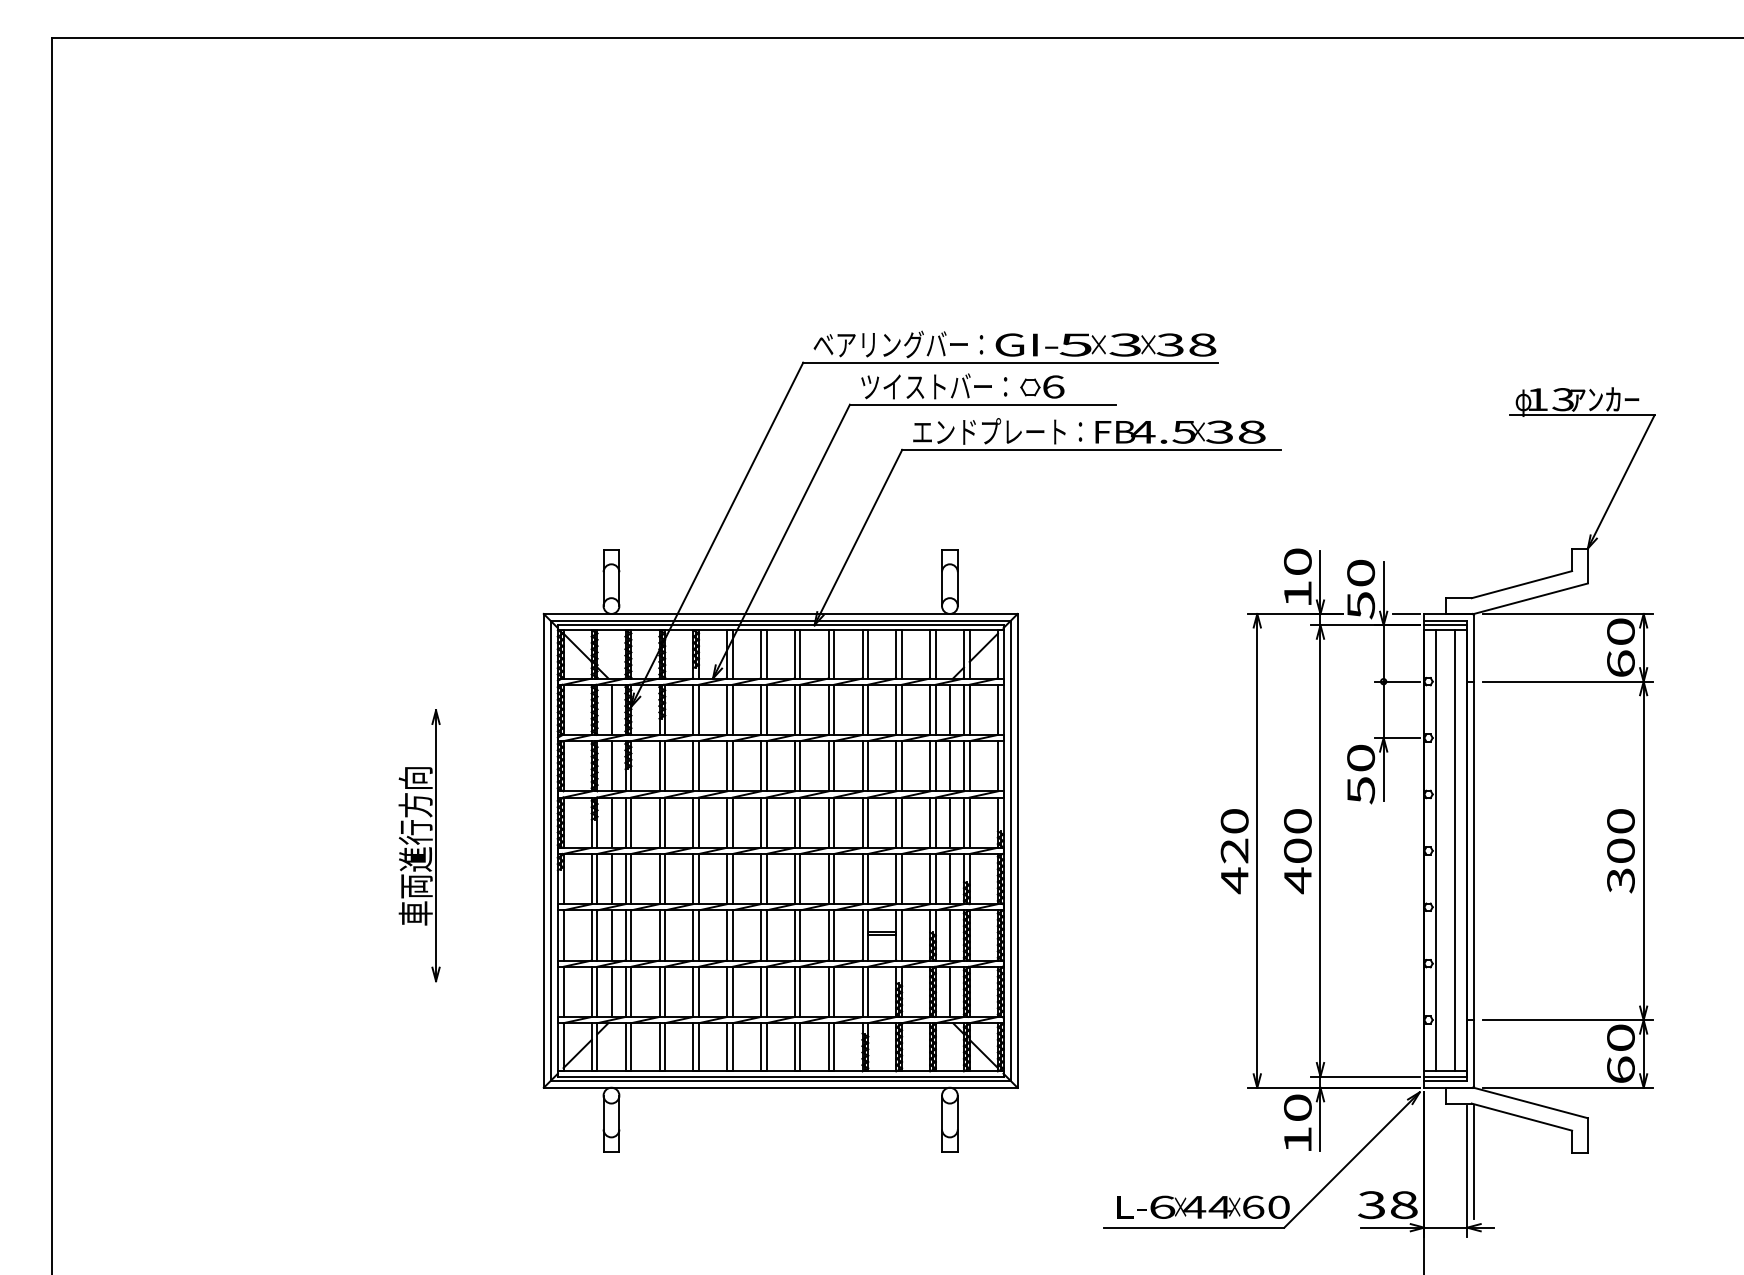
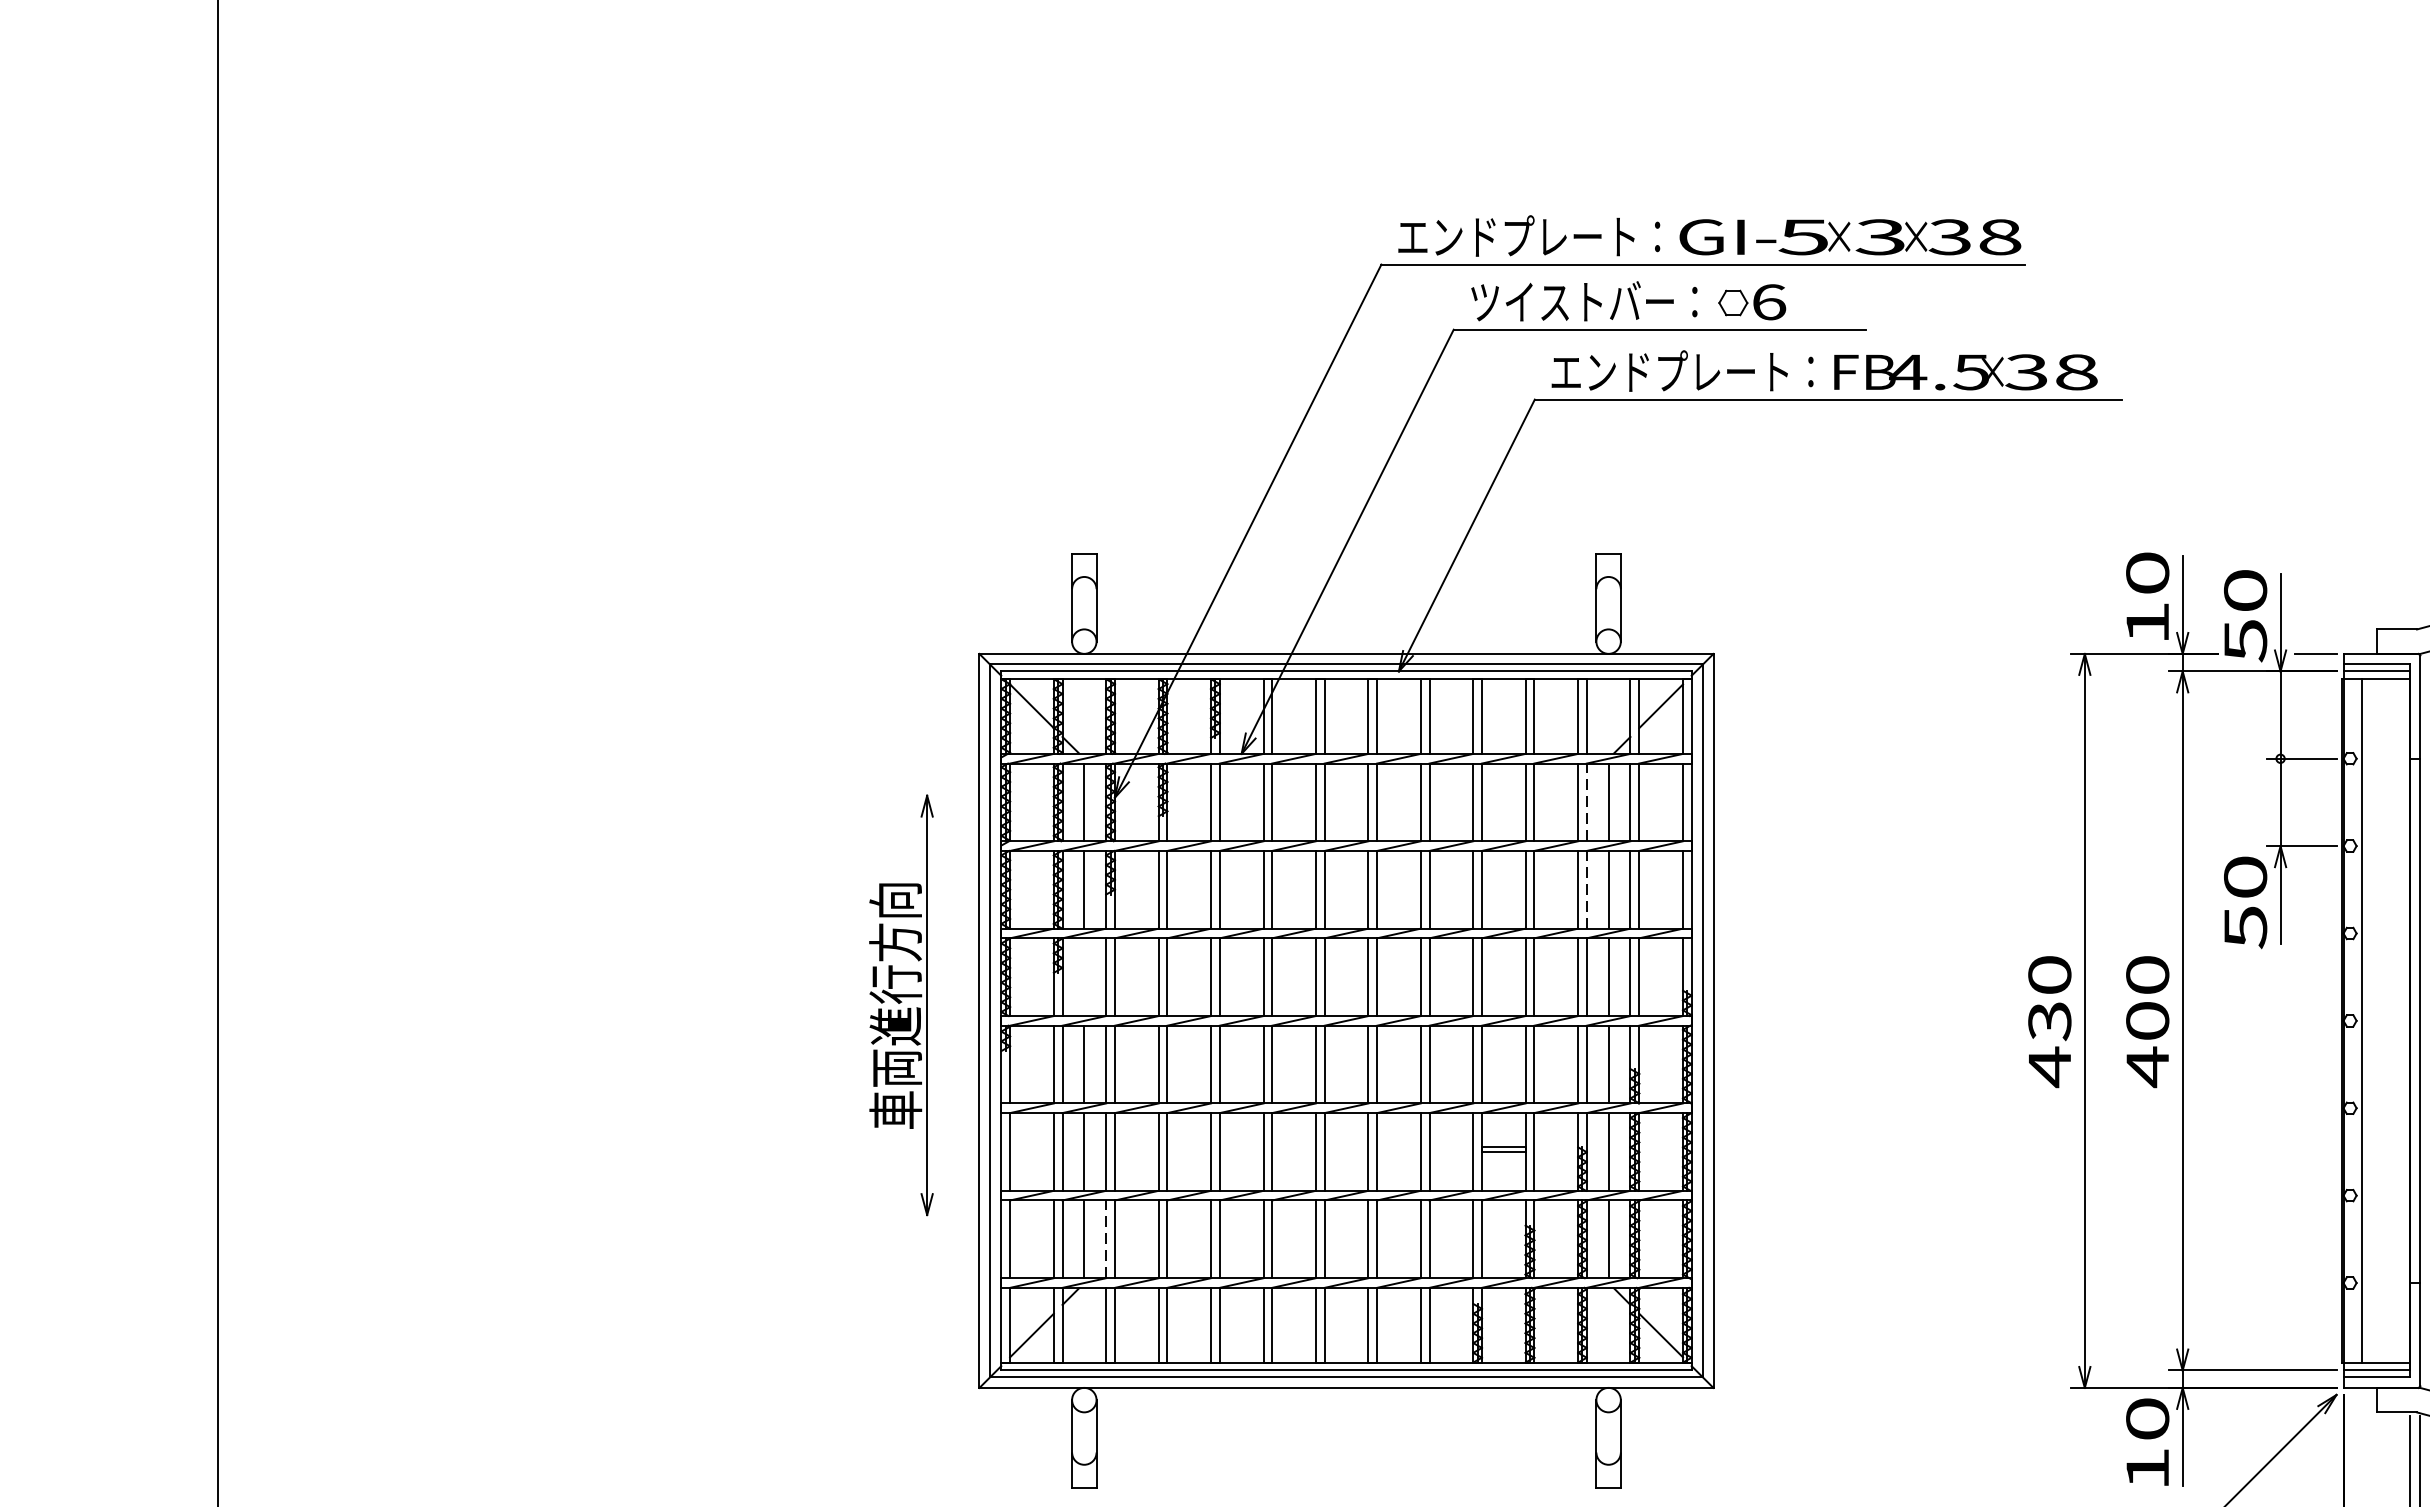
text: (890, 344) -> (1516, 236), ベアリングバー： -> エンドプレート：
line: (935, 709) -> (1586, 801), solid -> dashed
line: (935, 765) -> (1586, 888), solid -> dashed
line: (611, 822) -> (1084, 976), removed
part: (419, 845) -> (901, 1004), moved
text: (1234, 850) -> (2049, 1020), 420 -> 430
line: (1455, 850) -> (2391, 1020), removed
line: (625, 991) -> (1106, 1238), solid -> dashed

